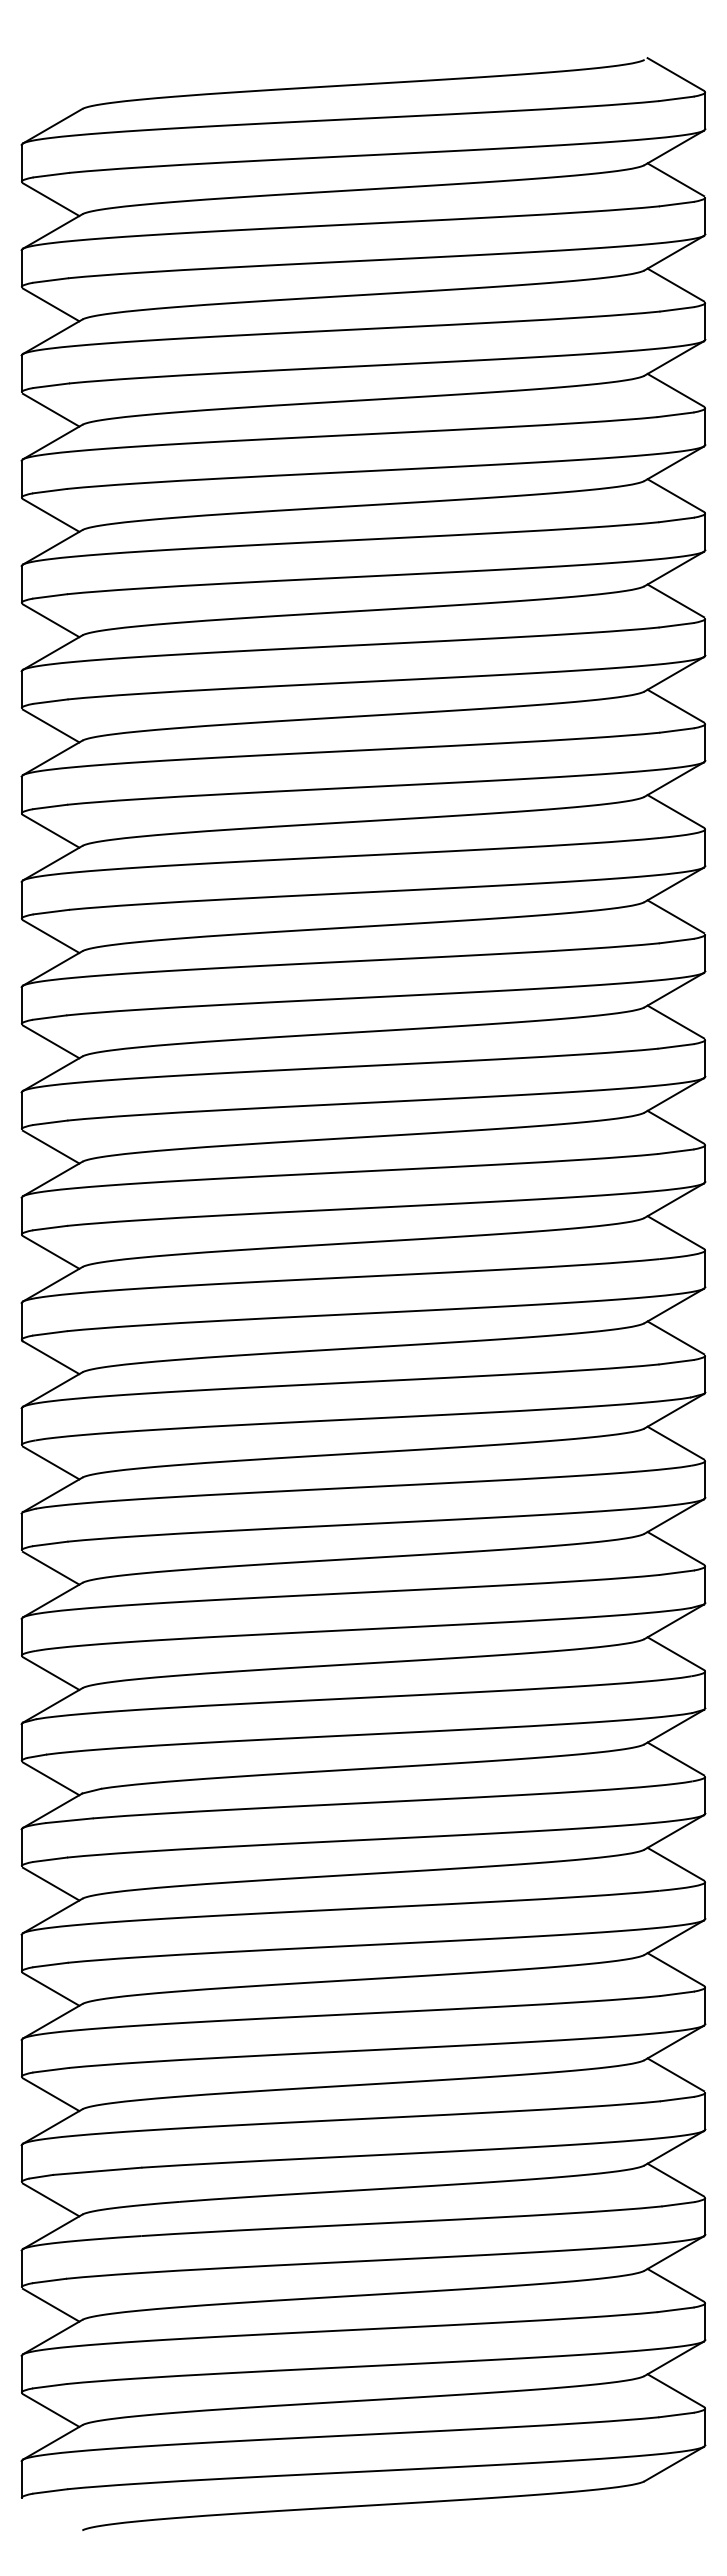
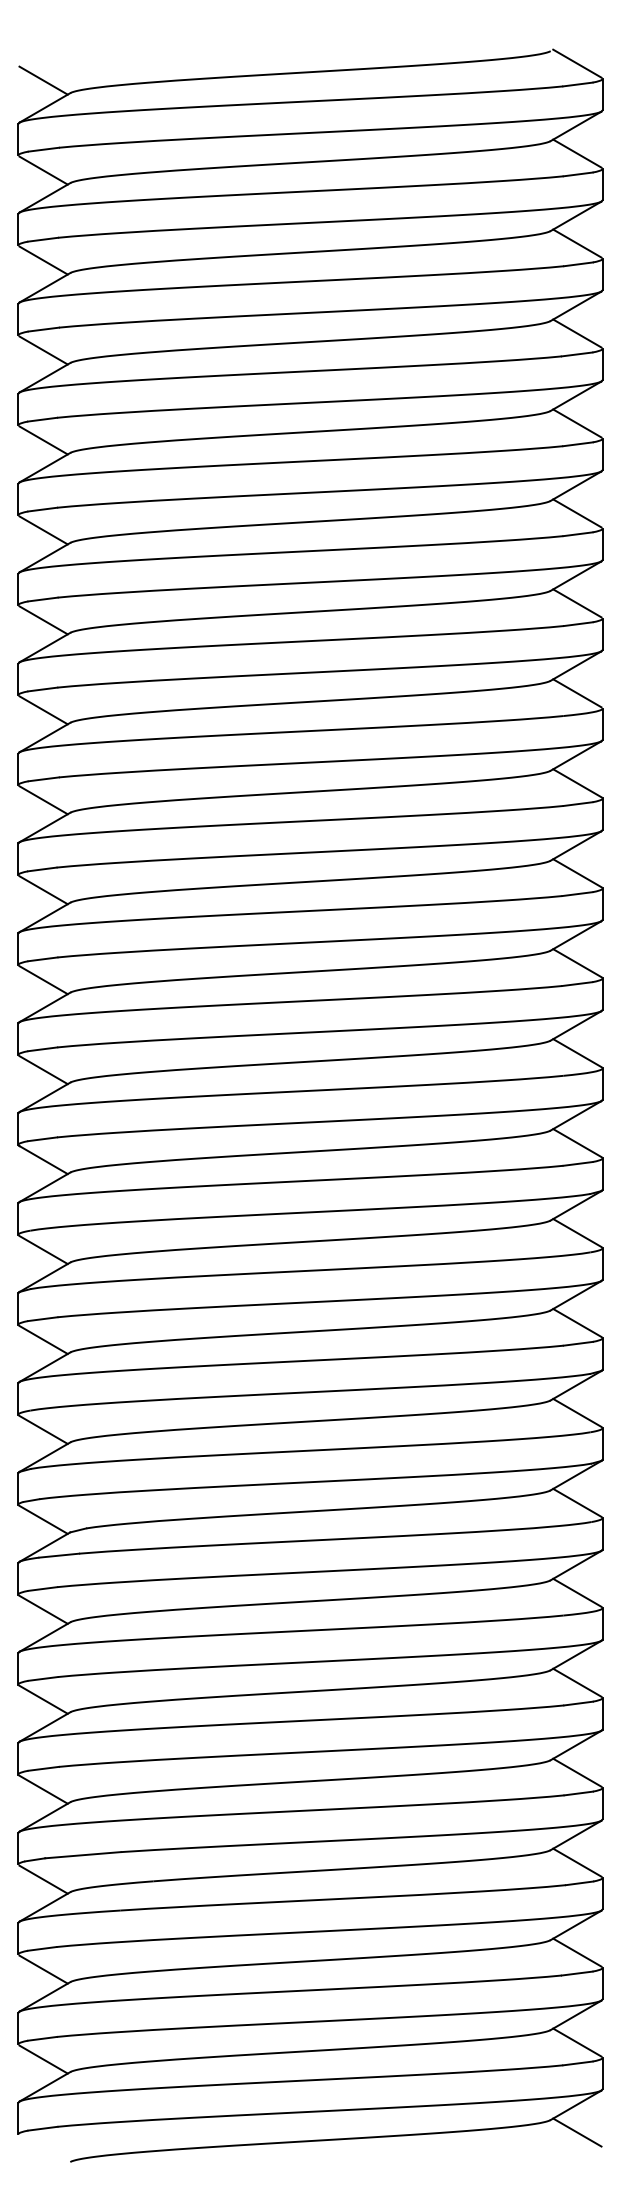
line: (50, 93) -> (43, 79), added
line: (675, 2495) -> (577, 2132), added

